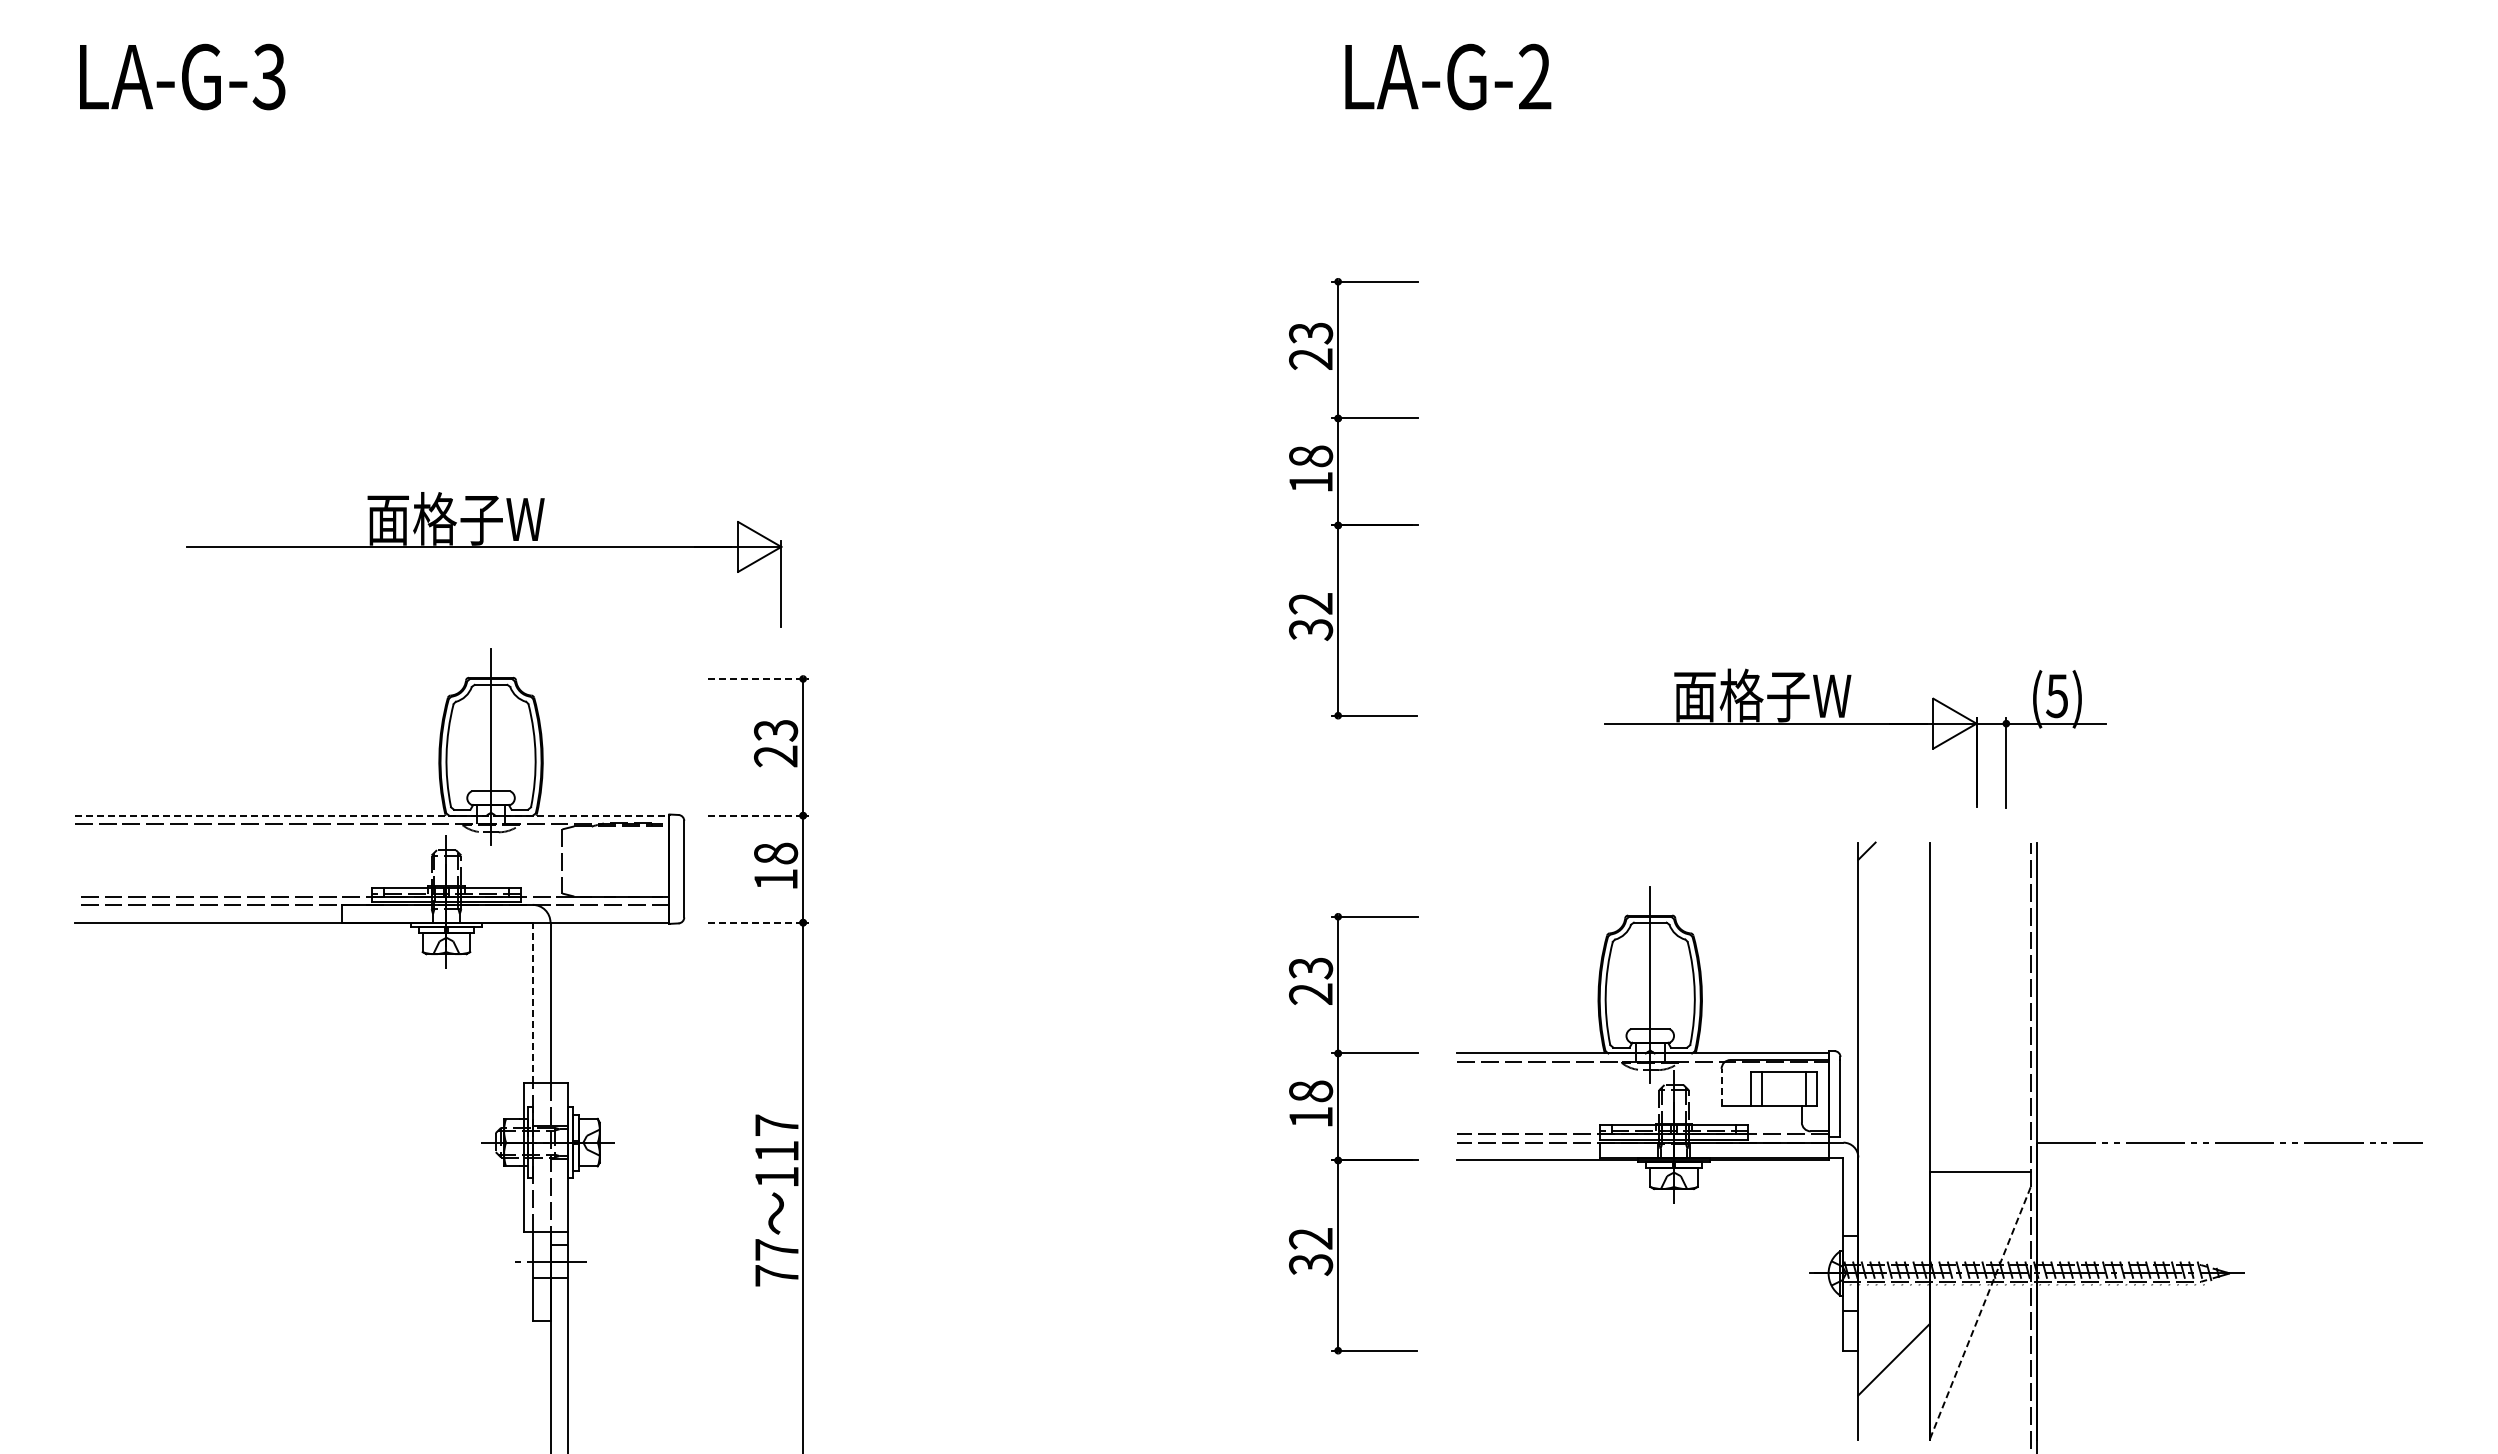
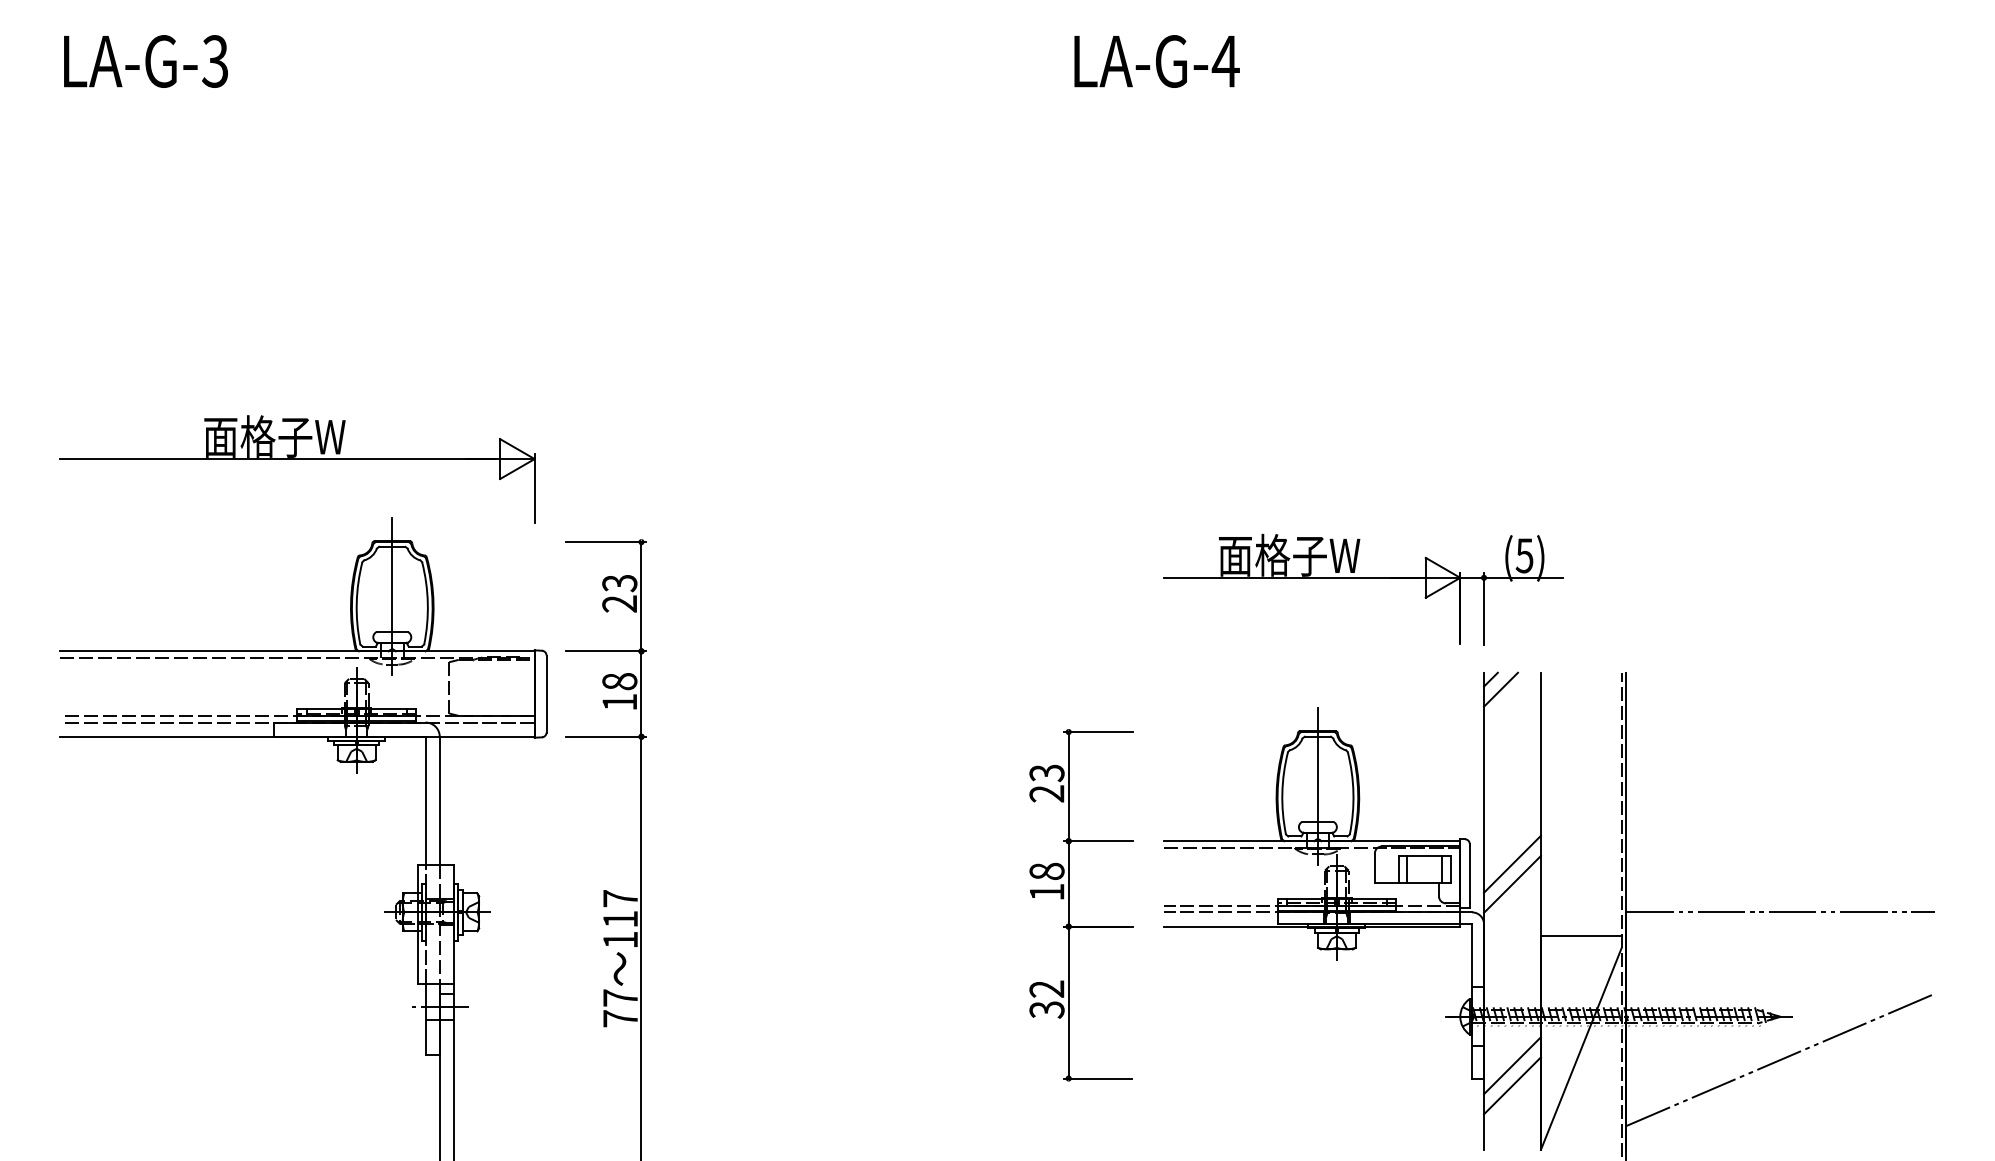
text: (1534, 76) -> (1225, 61), LA-G-2 -> LA-G-4
part: (1338, 498) -> (1068, 398), removed
part: (484, 547) -> (297, 459), moved
line: (758, 678) -> (605, 541), dashed -> solid
part: (1855, 724) -> (1363, 578), moved
line: (372, 815) -> (297, 651), dashed -> solid
line: (758, 815) -> (605, 651), dashed -> solid
line: (1879, 863) -> (1500, 689), added
line: (758, 922) -> (605, 736), dashed -> solid
line: (532, 1002) -> (425, 800), dashed -> solid
line: (1893, 1082) -> (1512, 864), added
line: (1721, 1087) -> (1374, 868), dashed -> solid
line: (1893, 1107) -> (1512, 884), added
line: (1980, 1314) -> (1581, 1049), dashed -> solid
line: (2229, 1327) -> (1780, 1059), added
line: (1893, 1334) -> (1512, 1065), added

